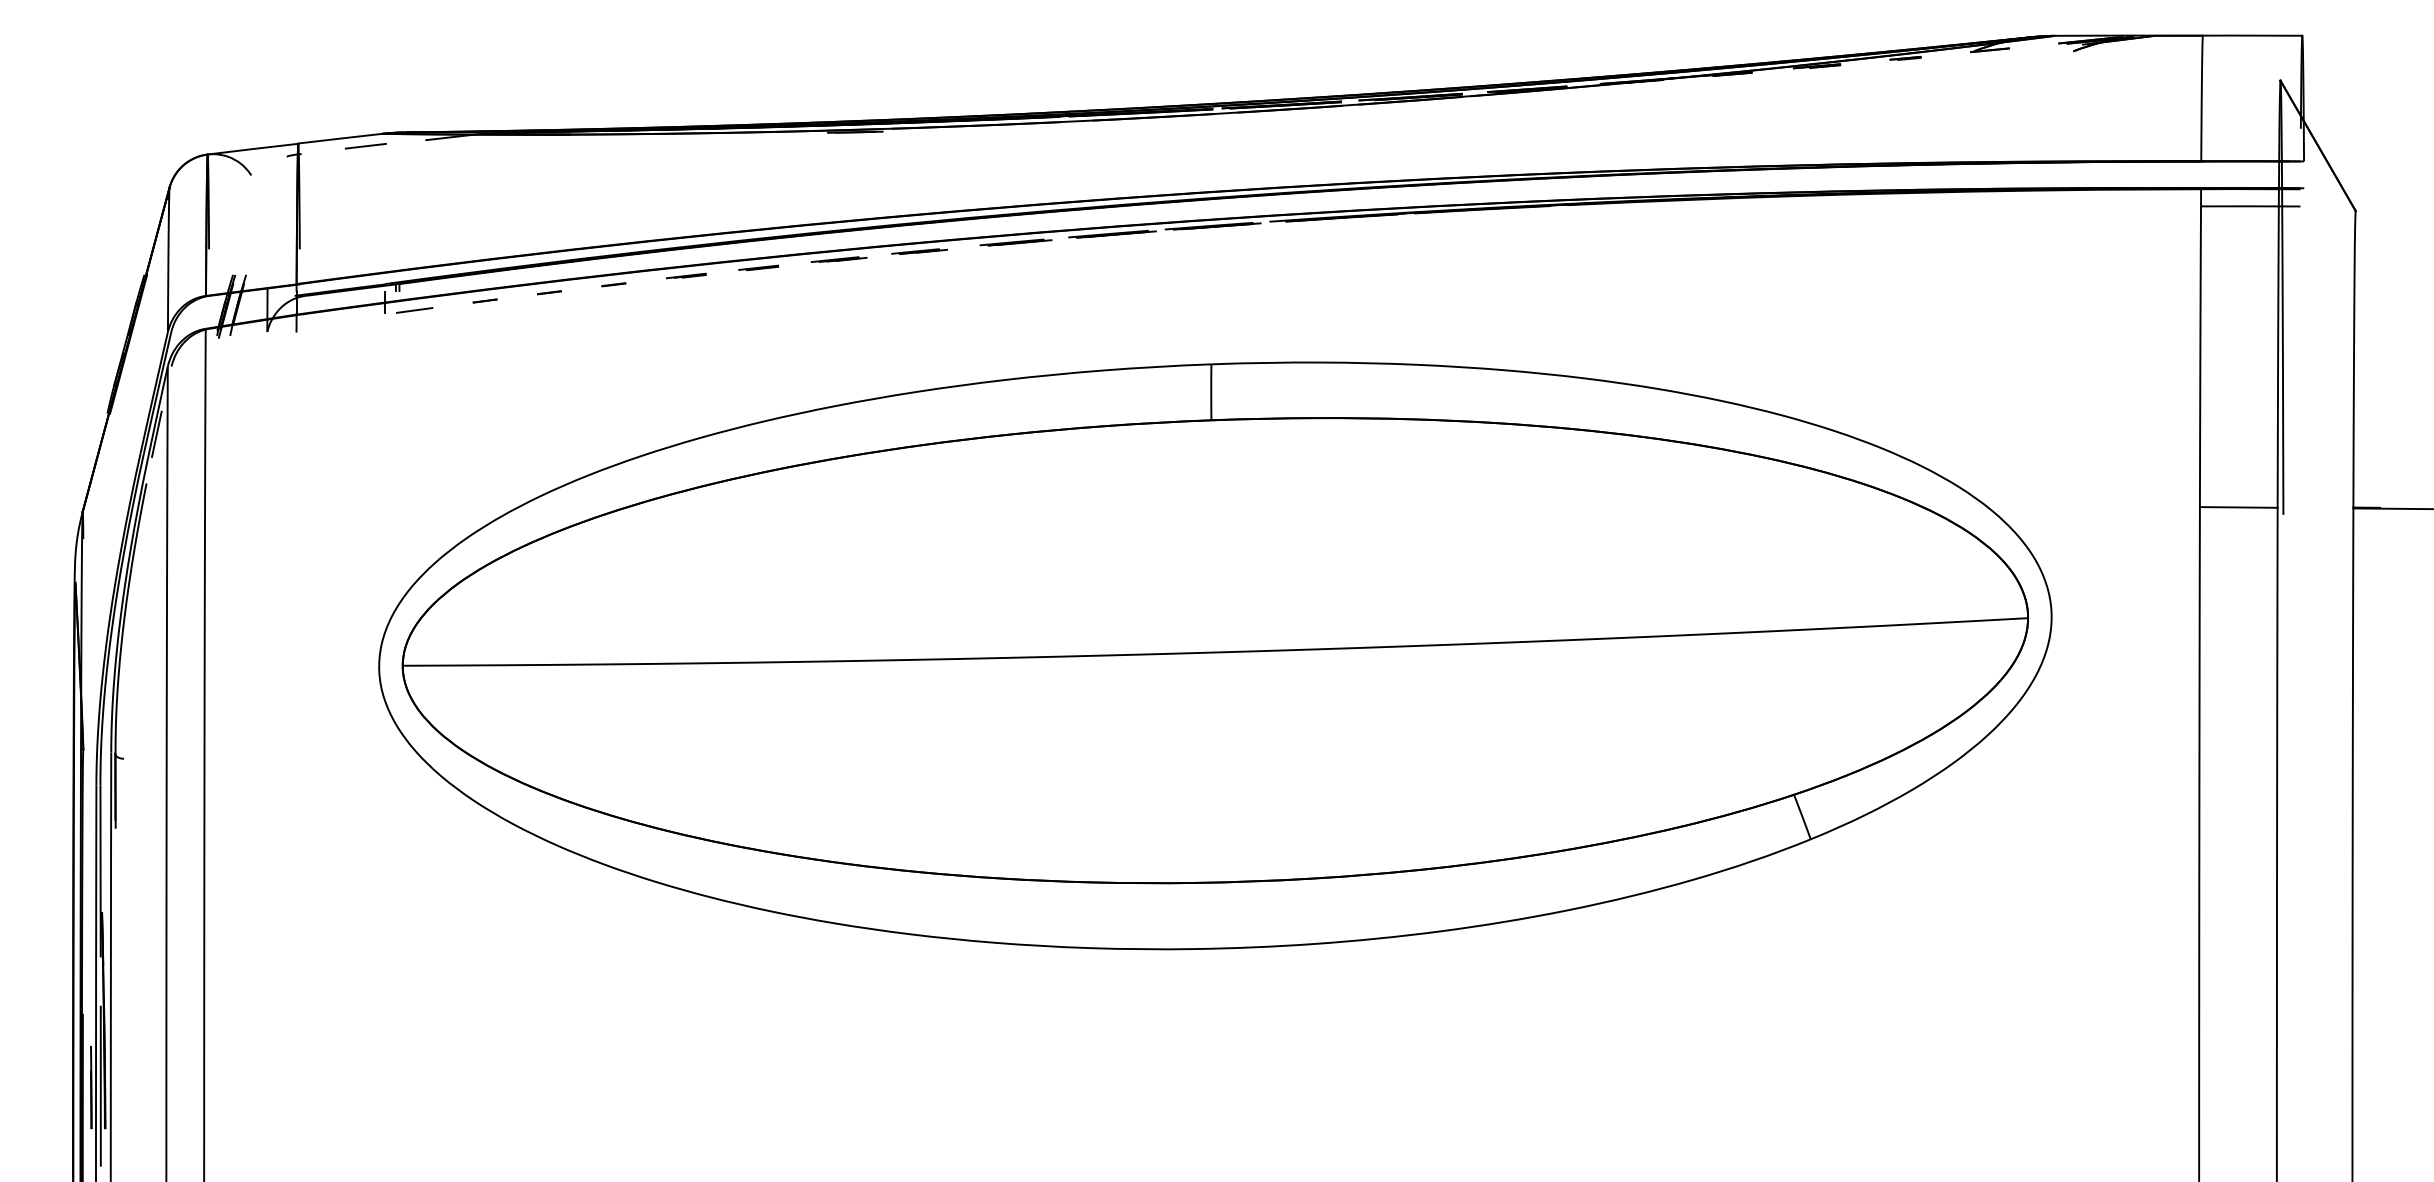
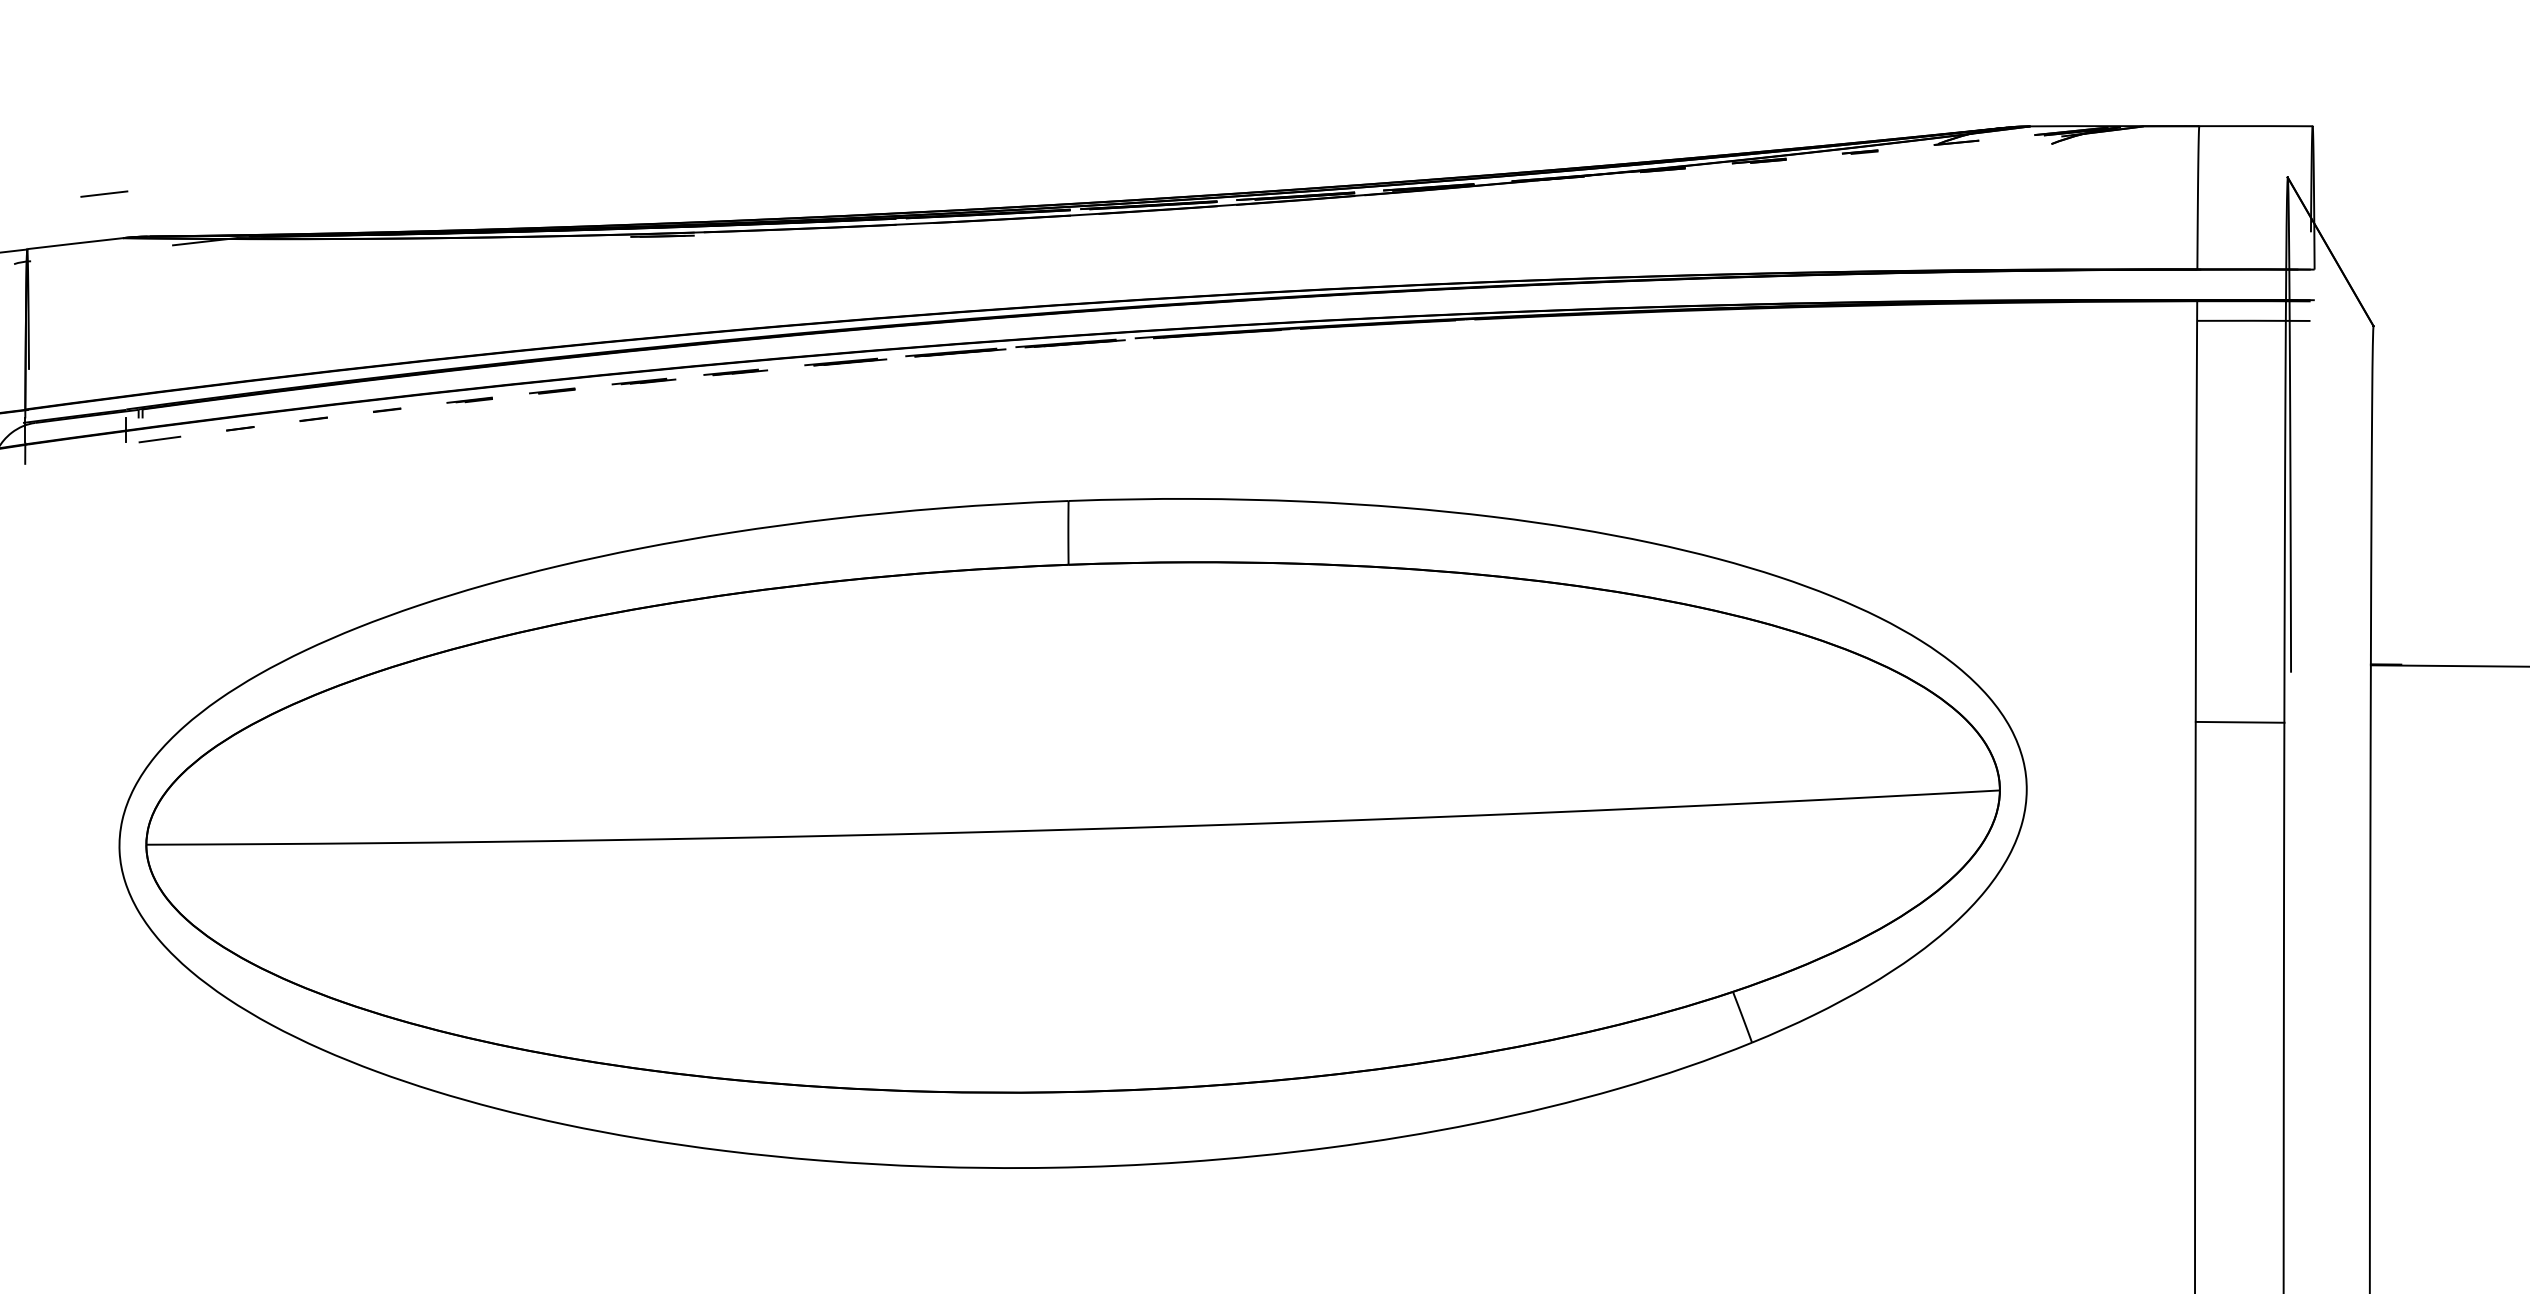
line: (365, 146) -> (103, 194), moved
line: (2238, 507) -> (2239, 722), moved

